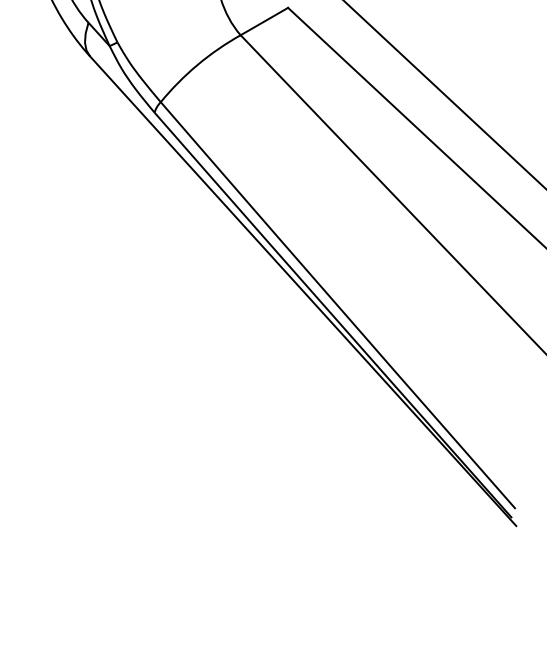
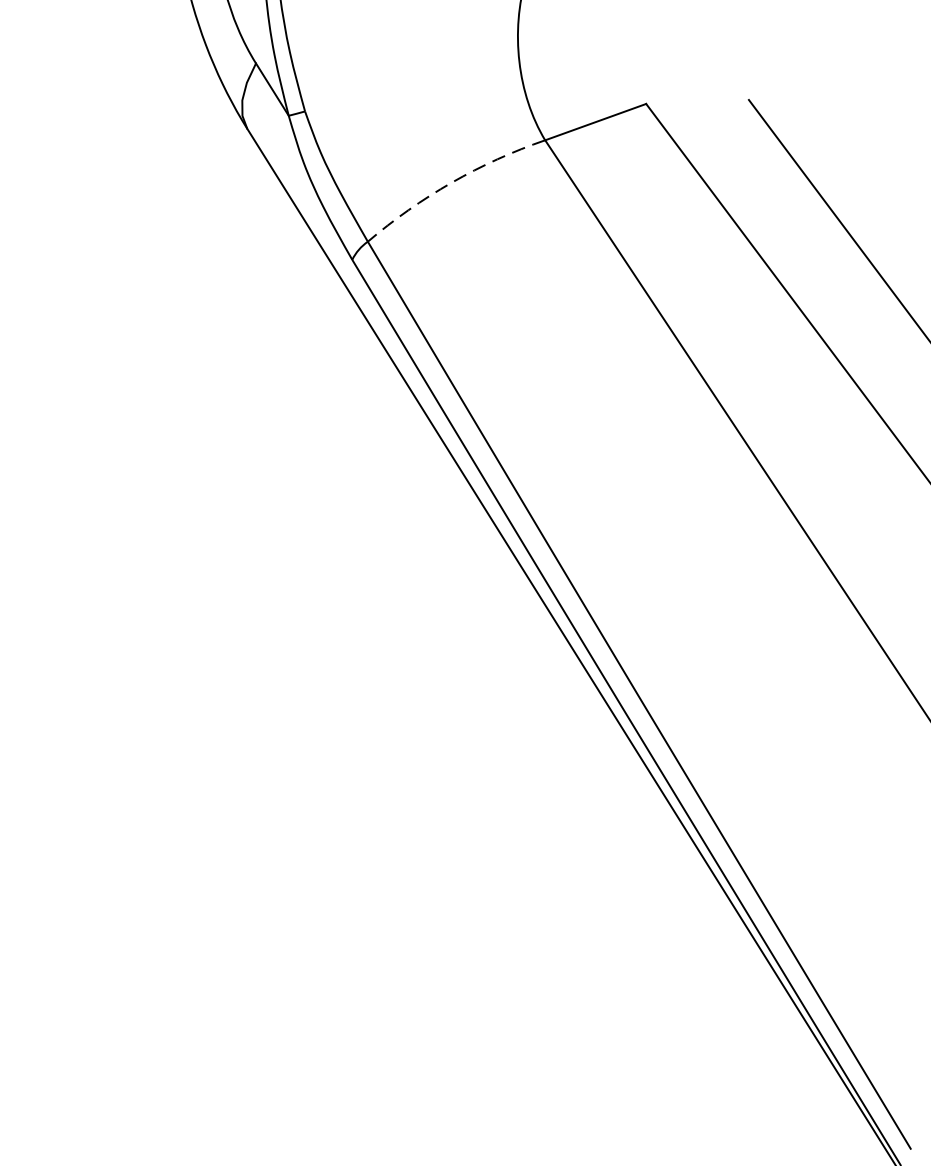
arc: (197, 64) -> (451, 181), solid -> dashed

